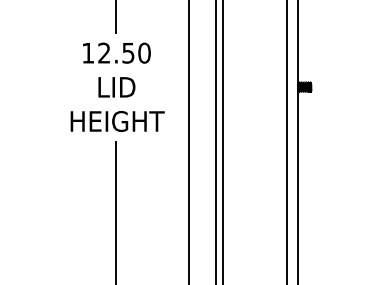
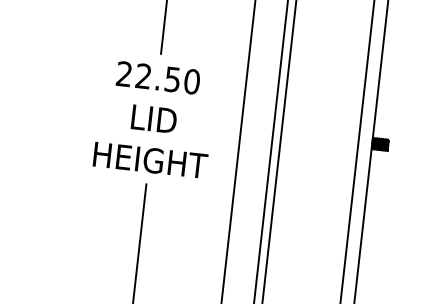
text: (87, 52) -> (123, 73), 12.50 -> 22.50

